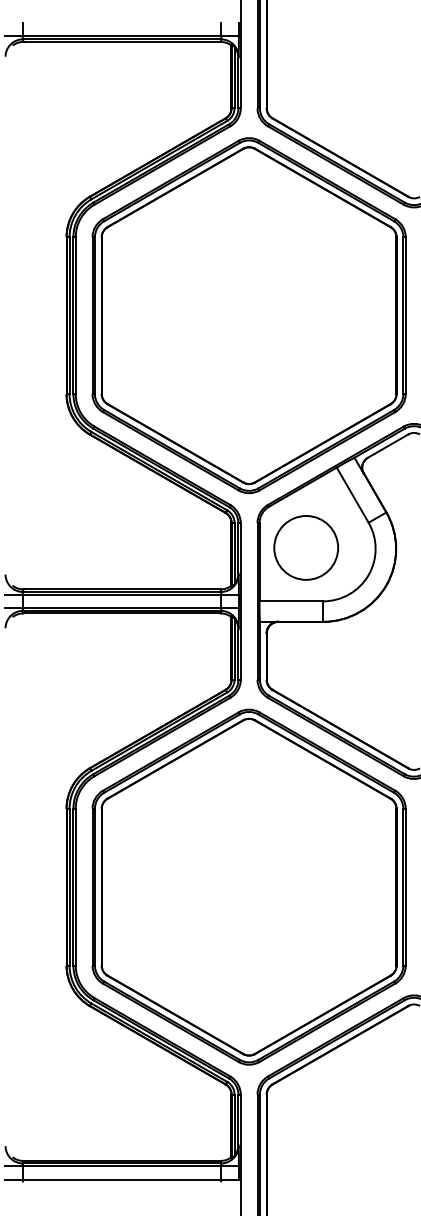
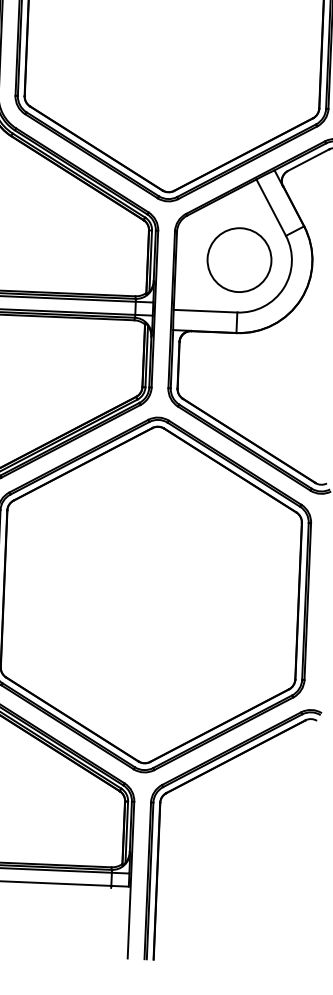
circle: (306, 547) -> (239, 259), moved

